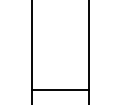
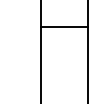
line: (60, 90) -> (64, 26), moved

